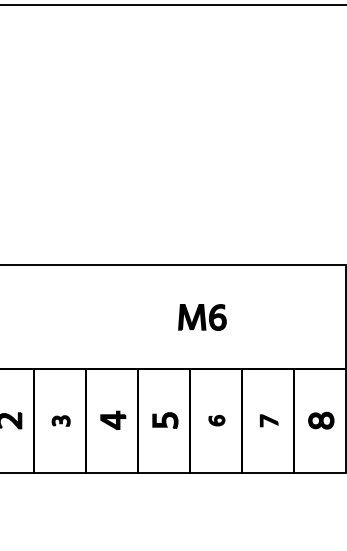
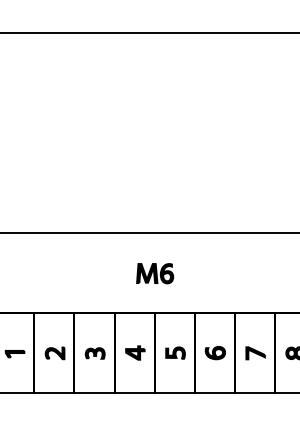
part: (202, 317) -> (155, 273), moved
part: (60, 421) -> (94, 353), size x1.43
part: (215, 421) -> (214, 353), size x1.67
part: (269, 421) -> (255, 353), size x1.43

